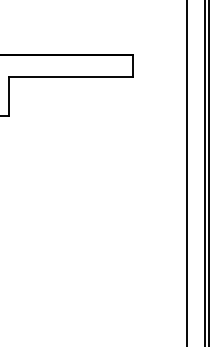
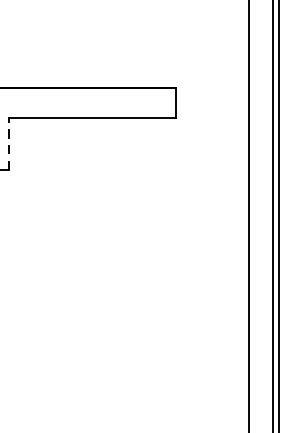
line: (9, 95) -> (9, 142), solid -> dashed

